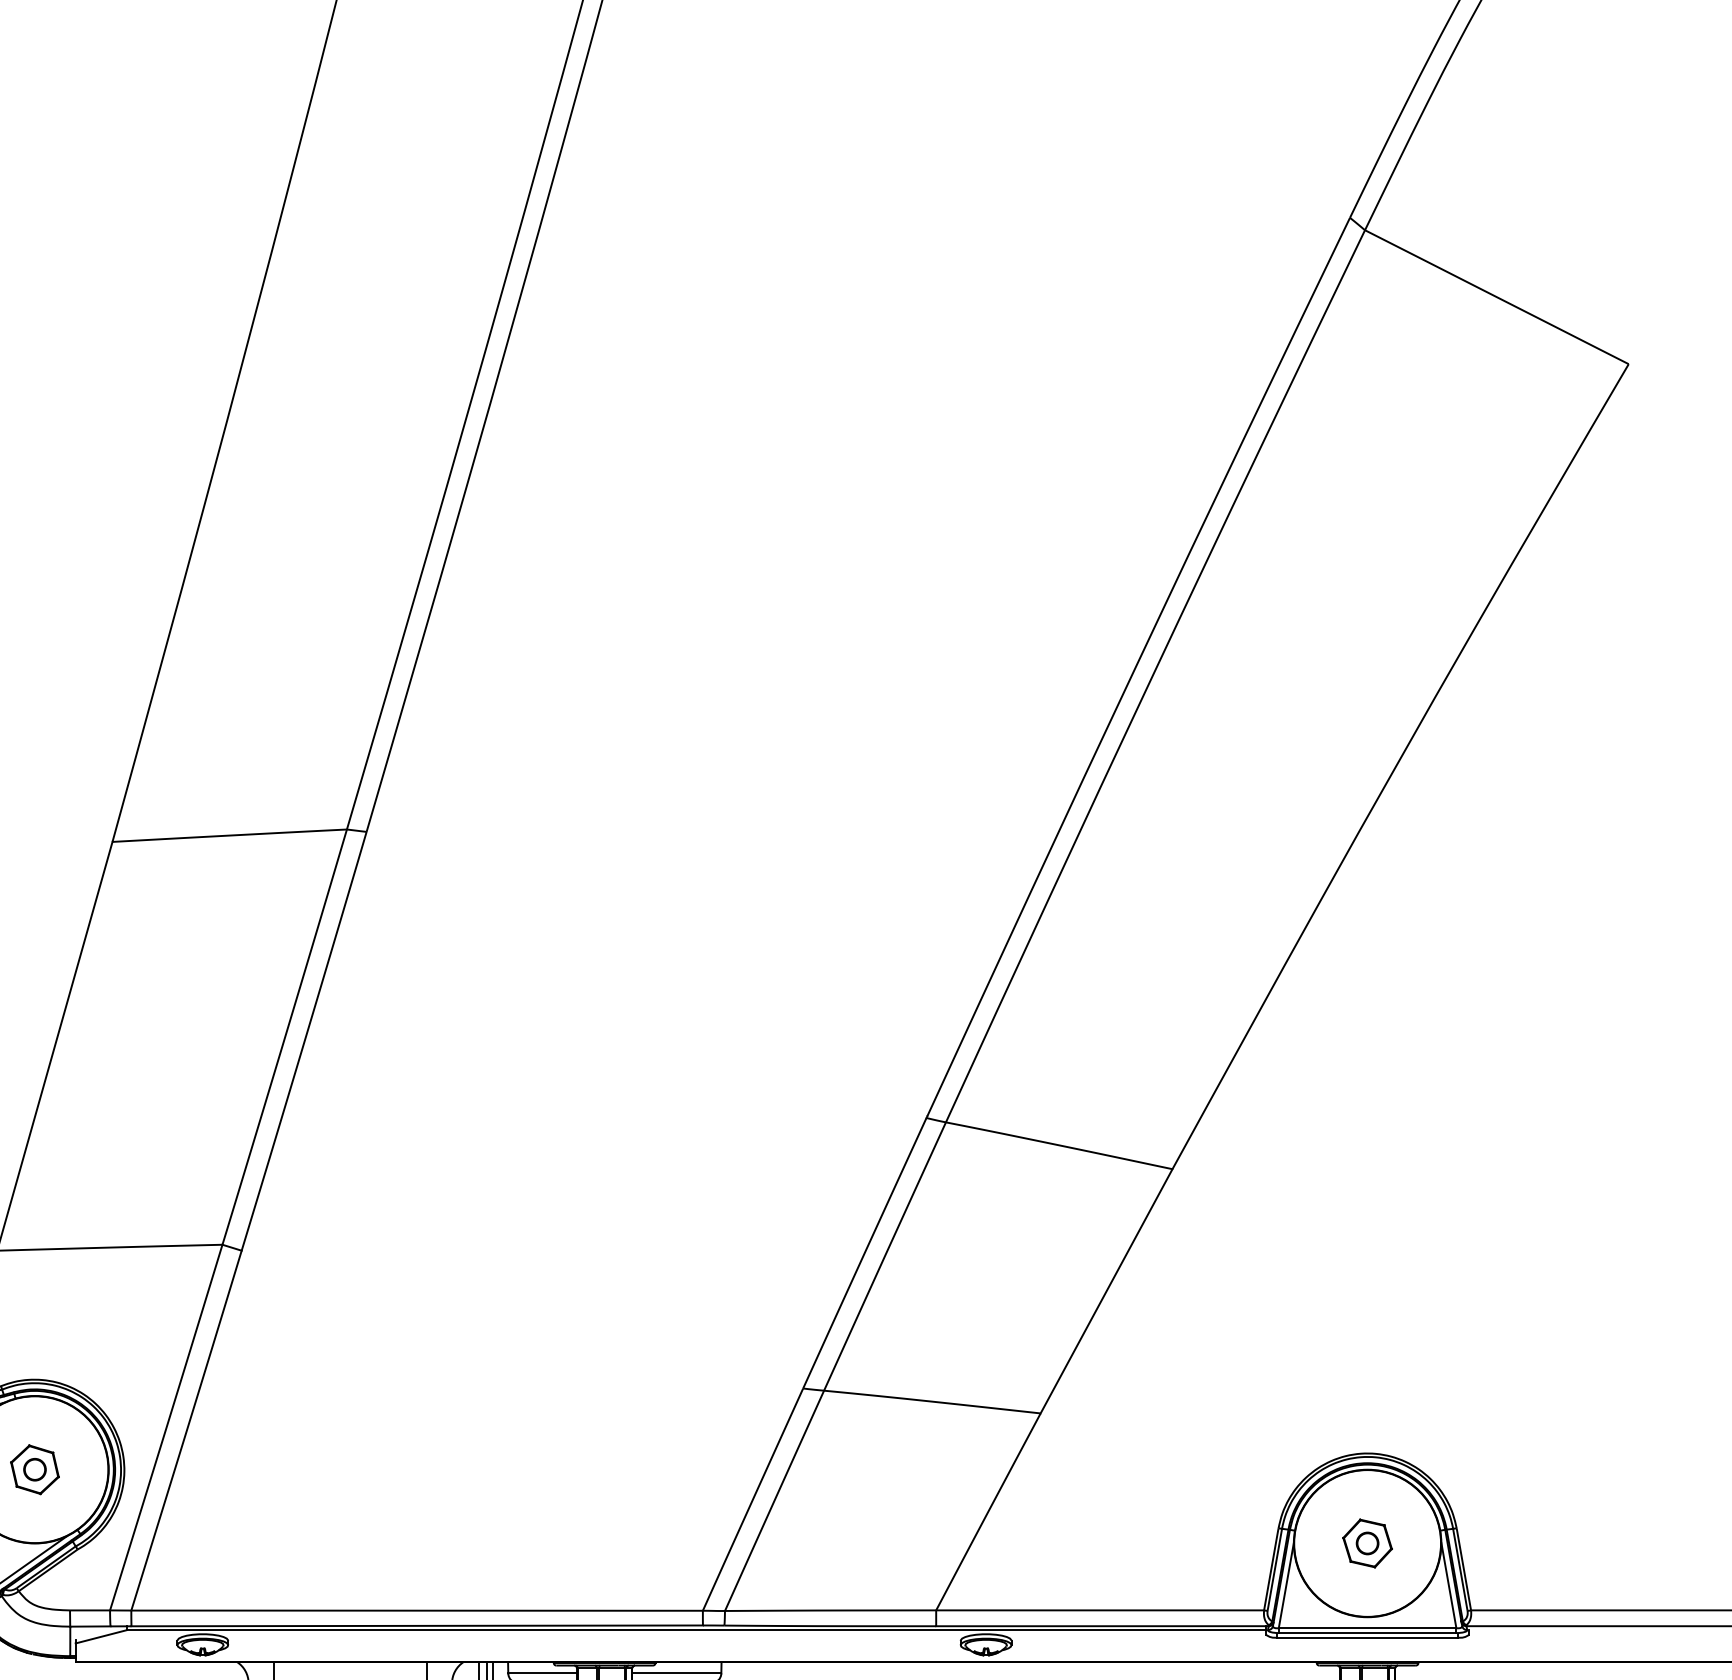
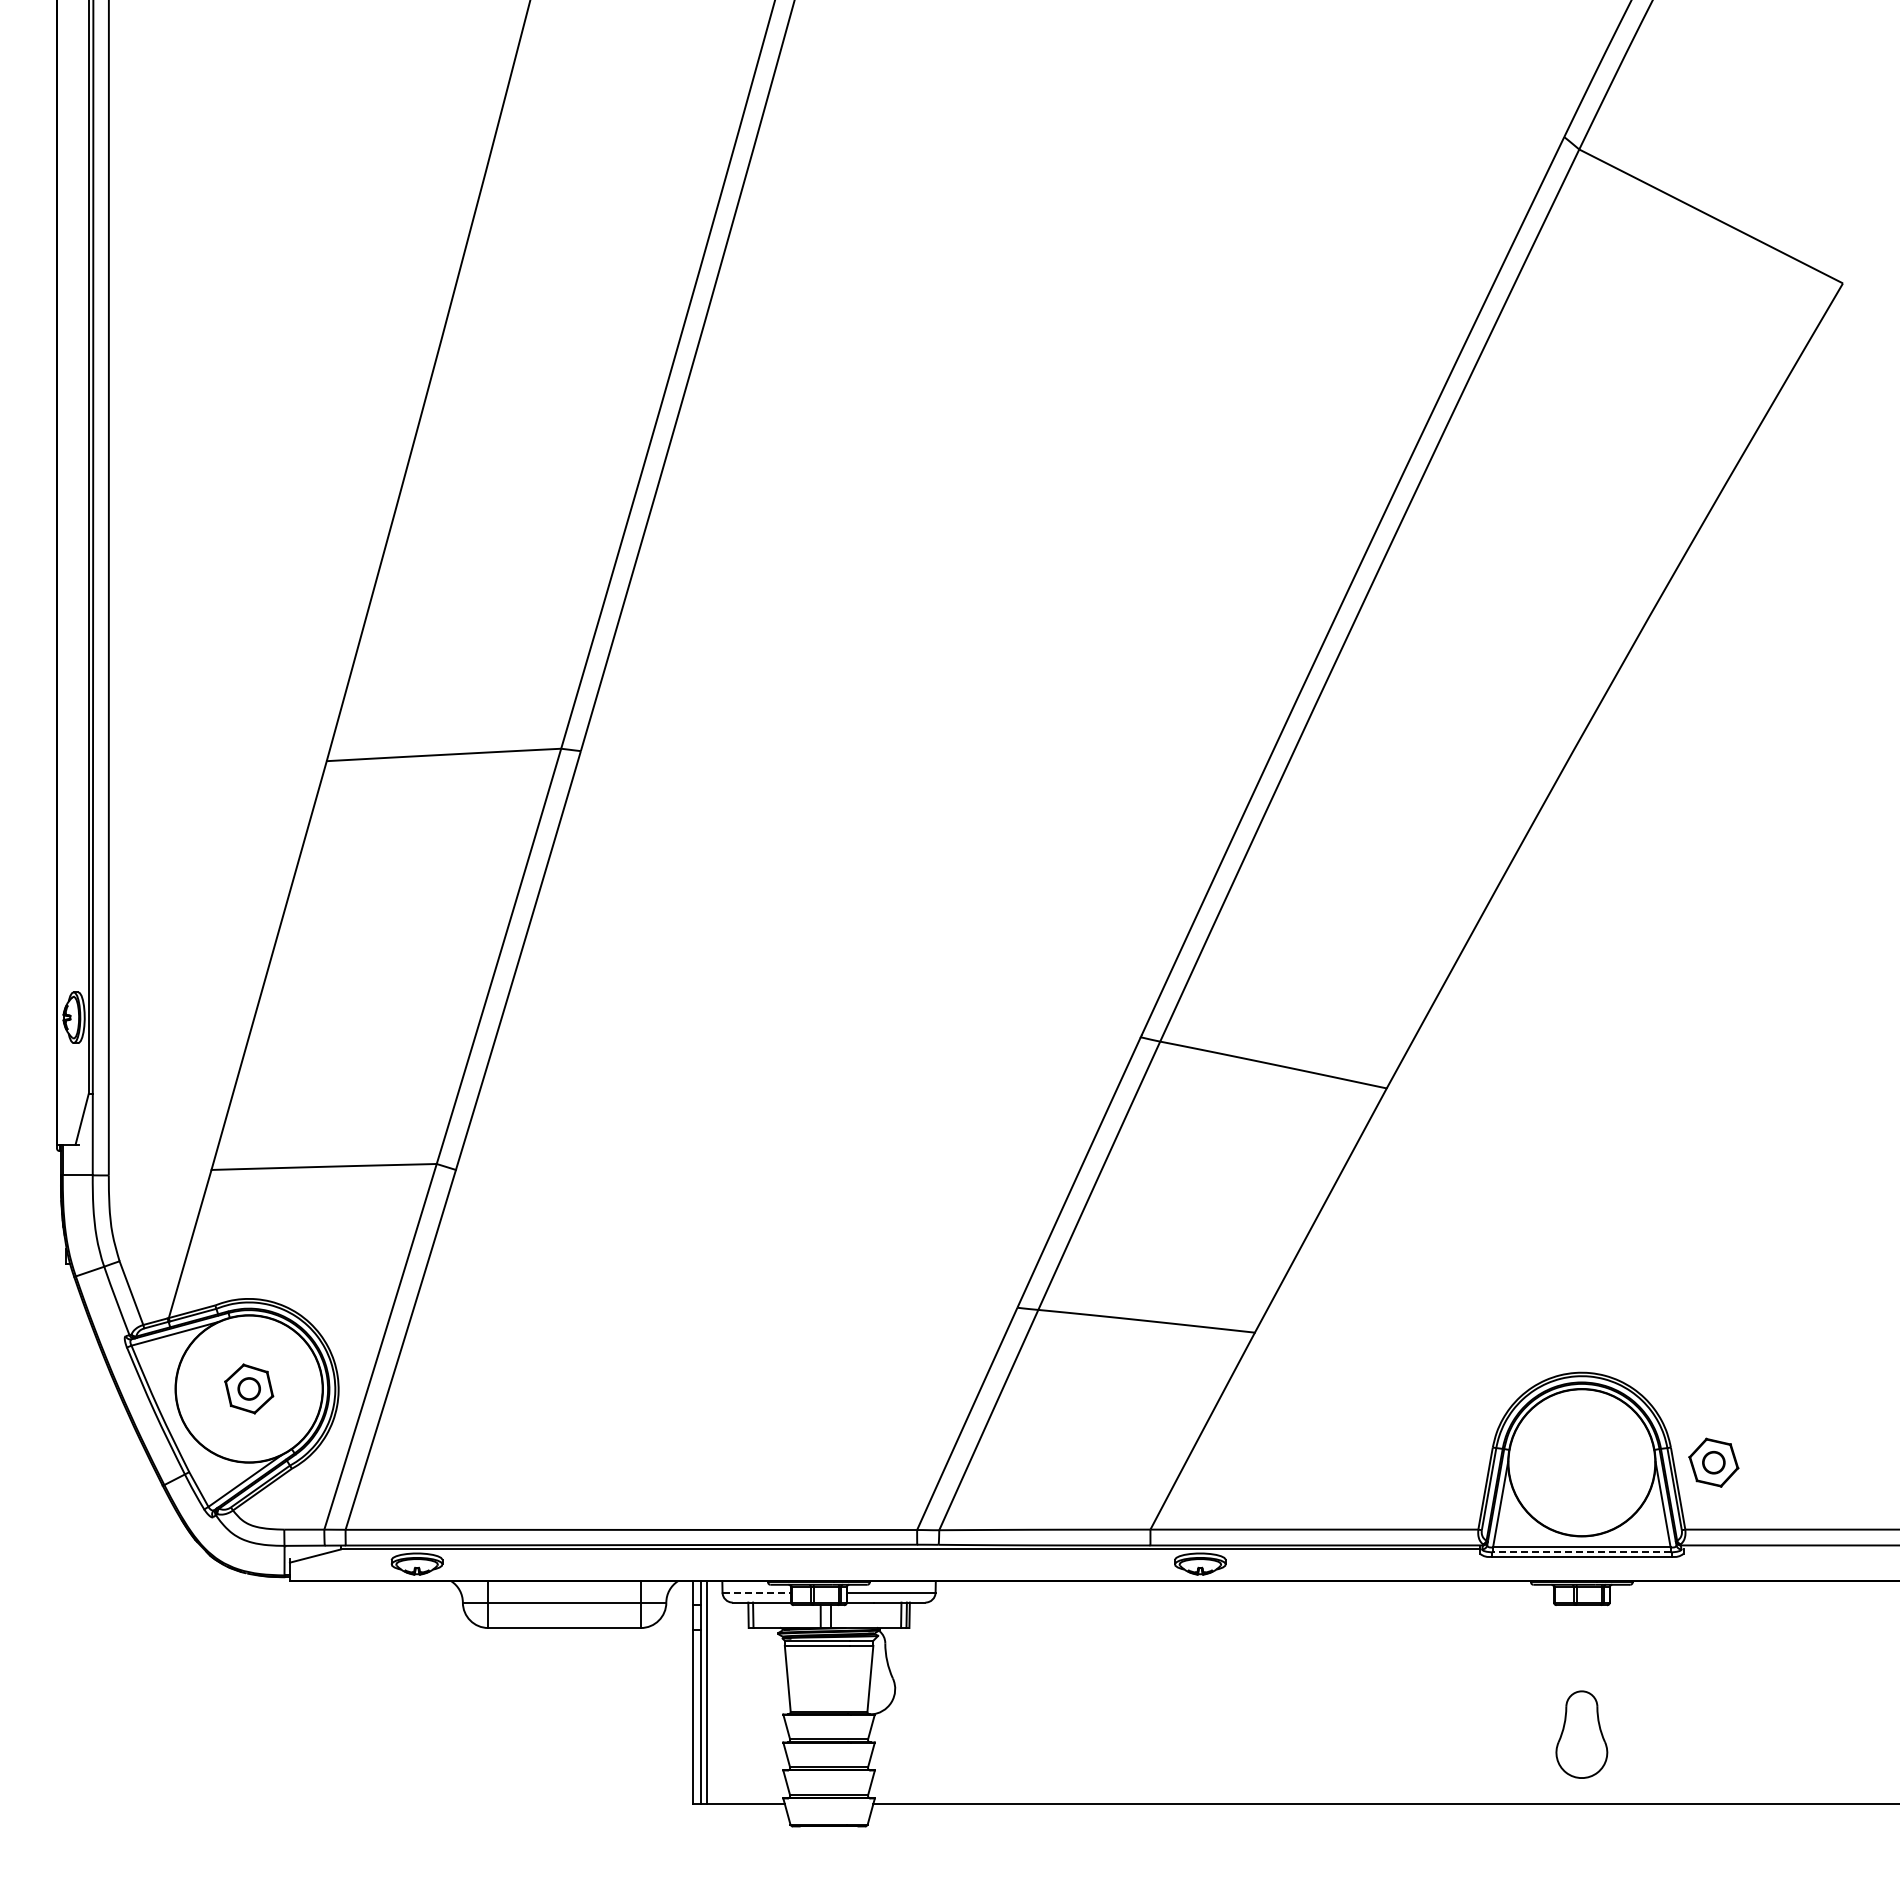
part: (1367, 1543) -> (1713, 1462), moved
line: (1367, 1633) -> (1581, 1552), solid -> dashed
line: (543, 1673) -> (757, 1592), solid -> dashed

